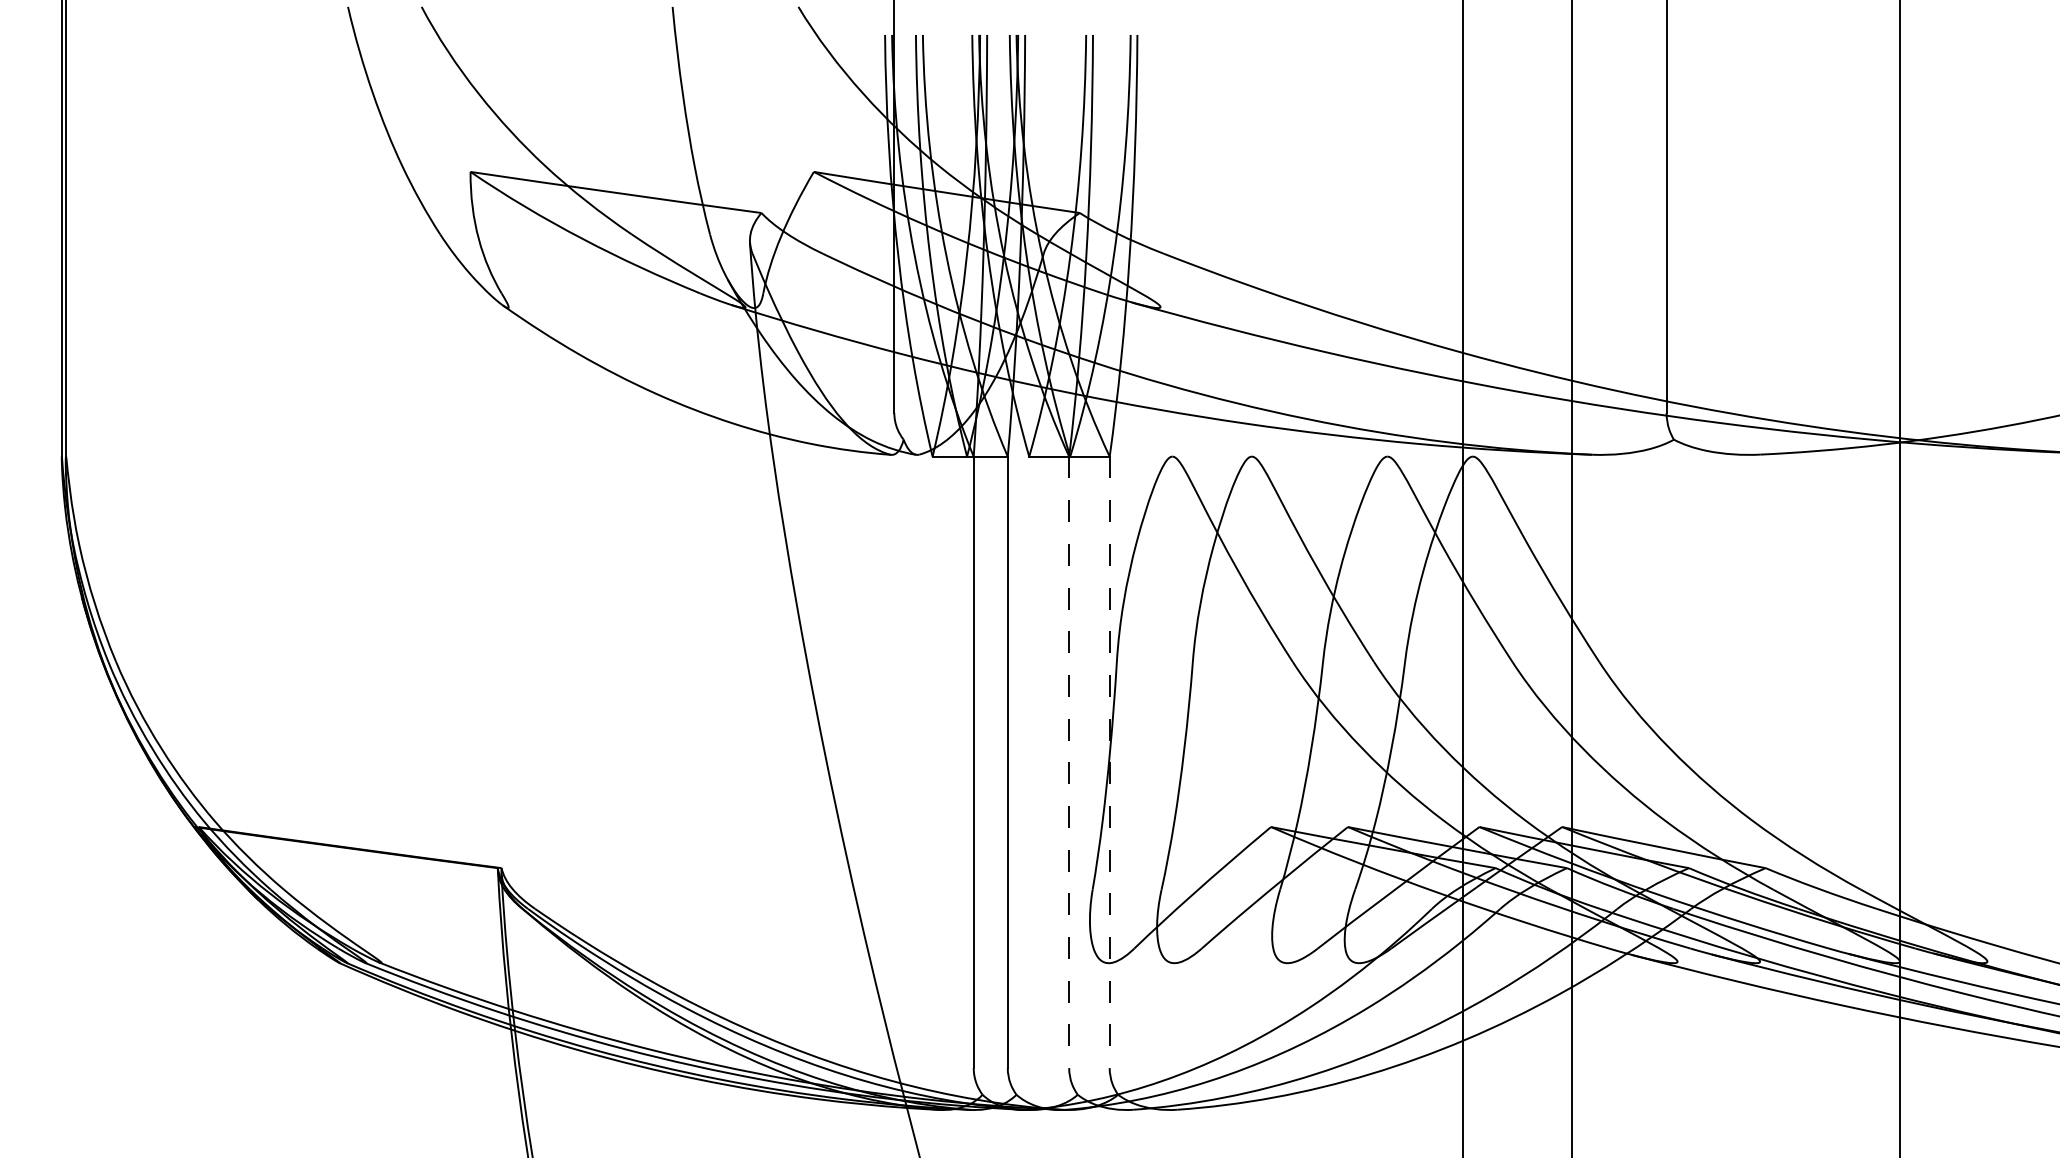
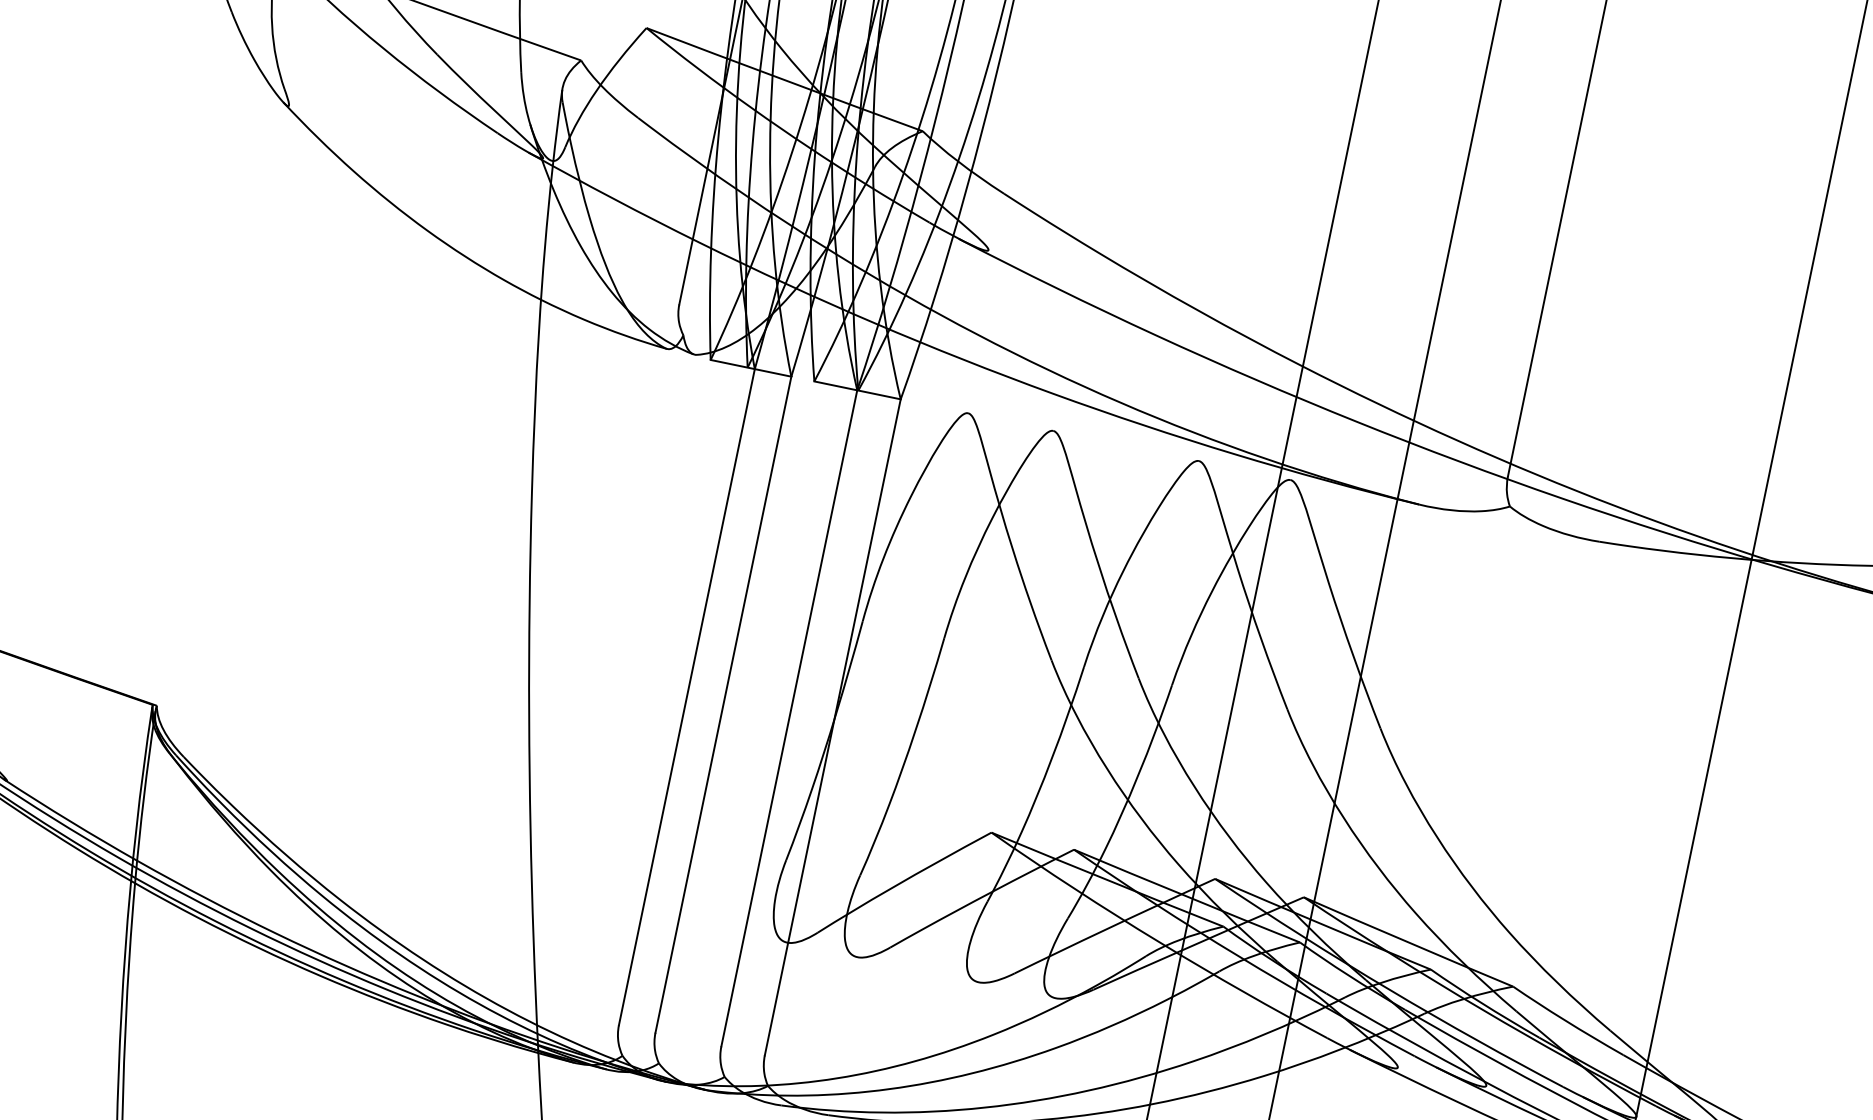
line: (1069, 762) -> (789, 718), dashed -> solid
line: (1109, 762) -> (832, 727), dashed -> solid

